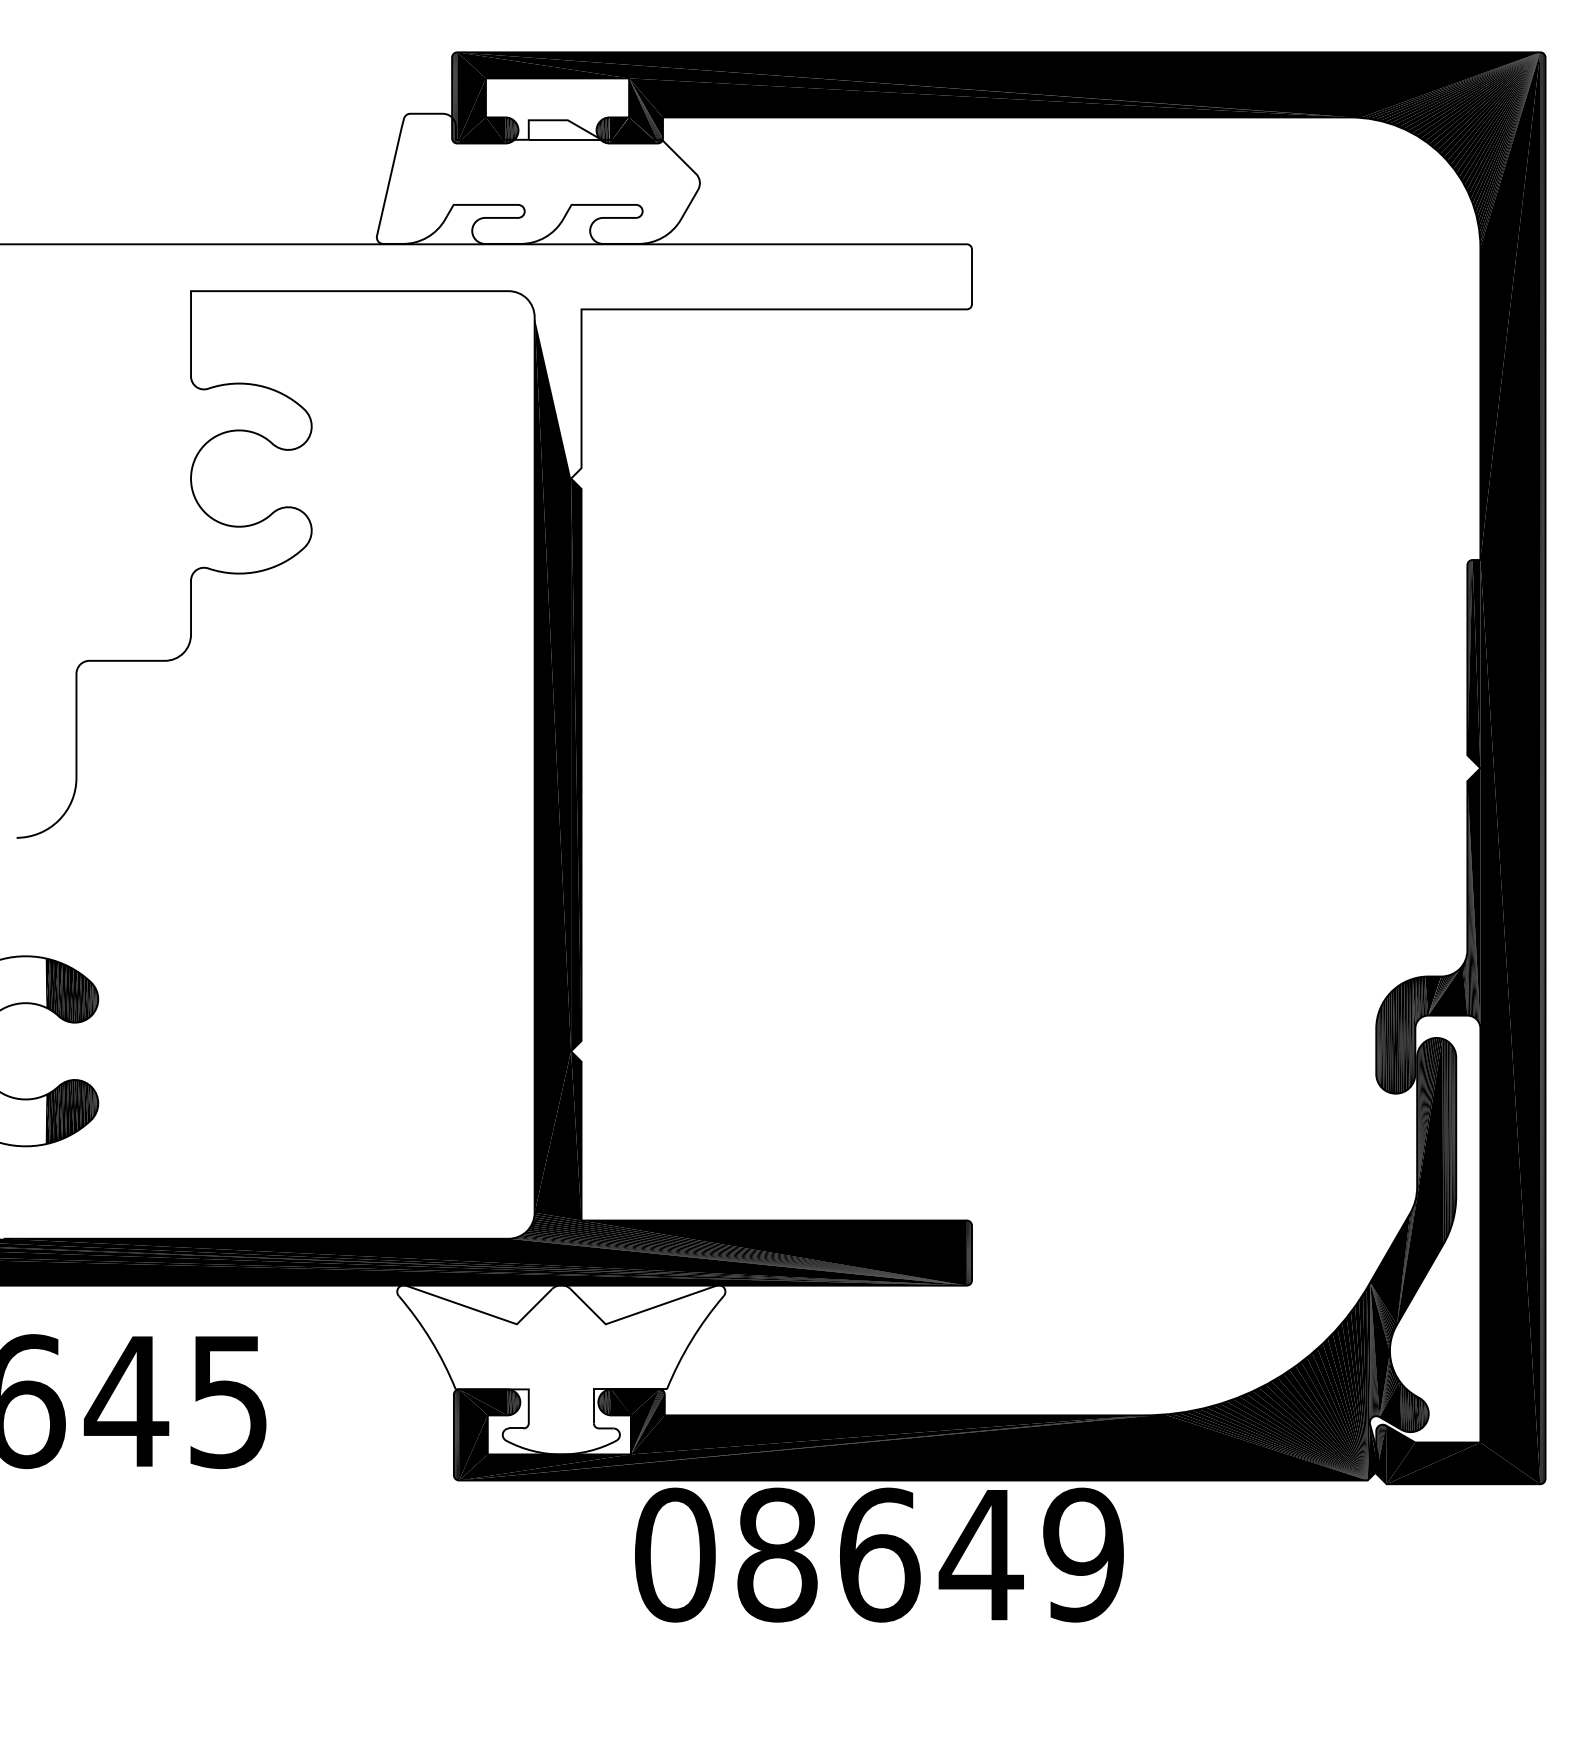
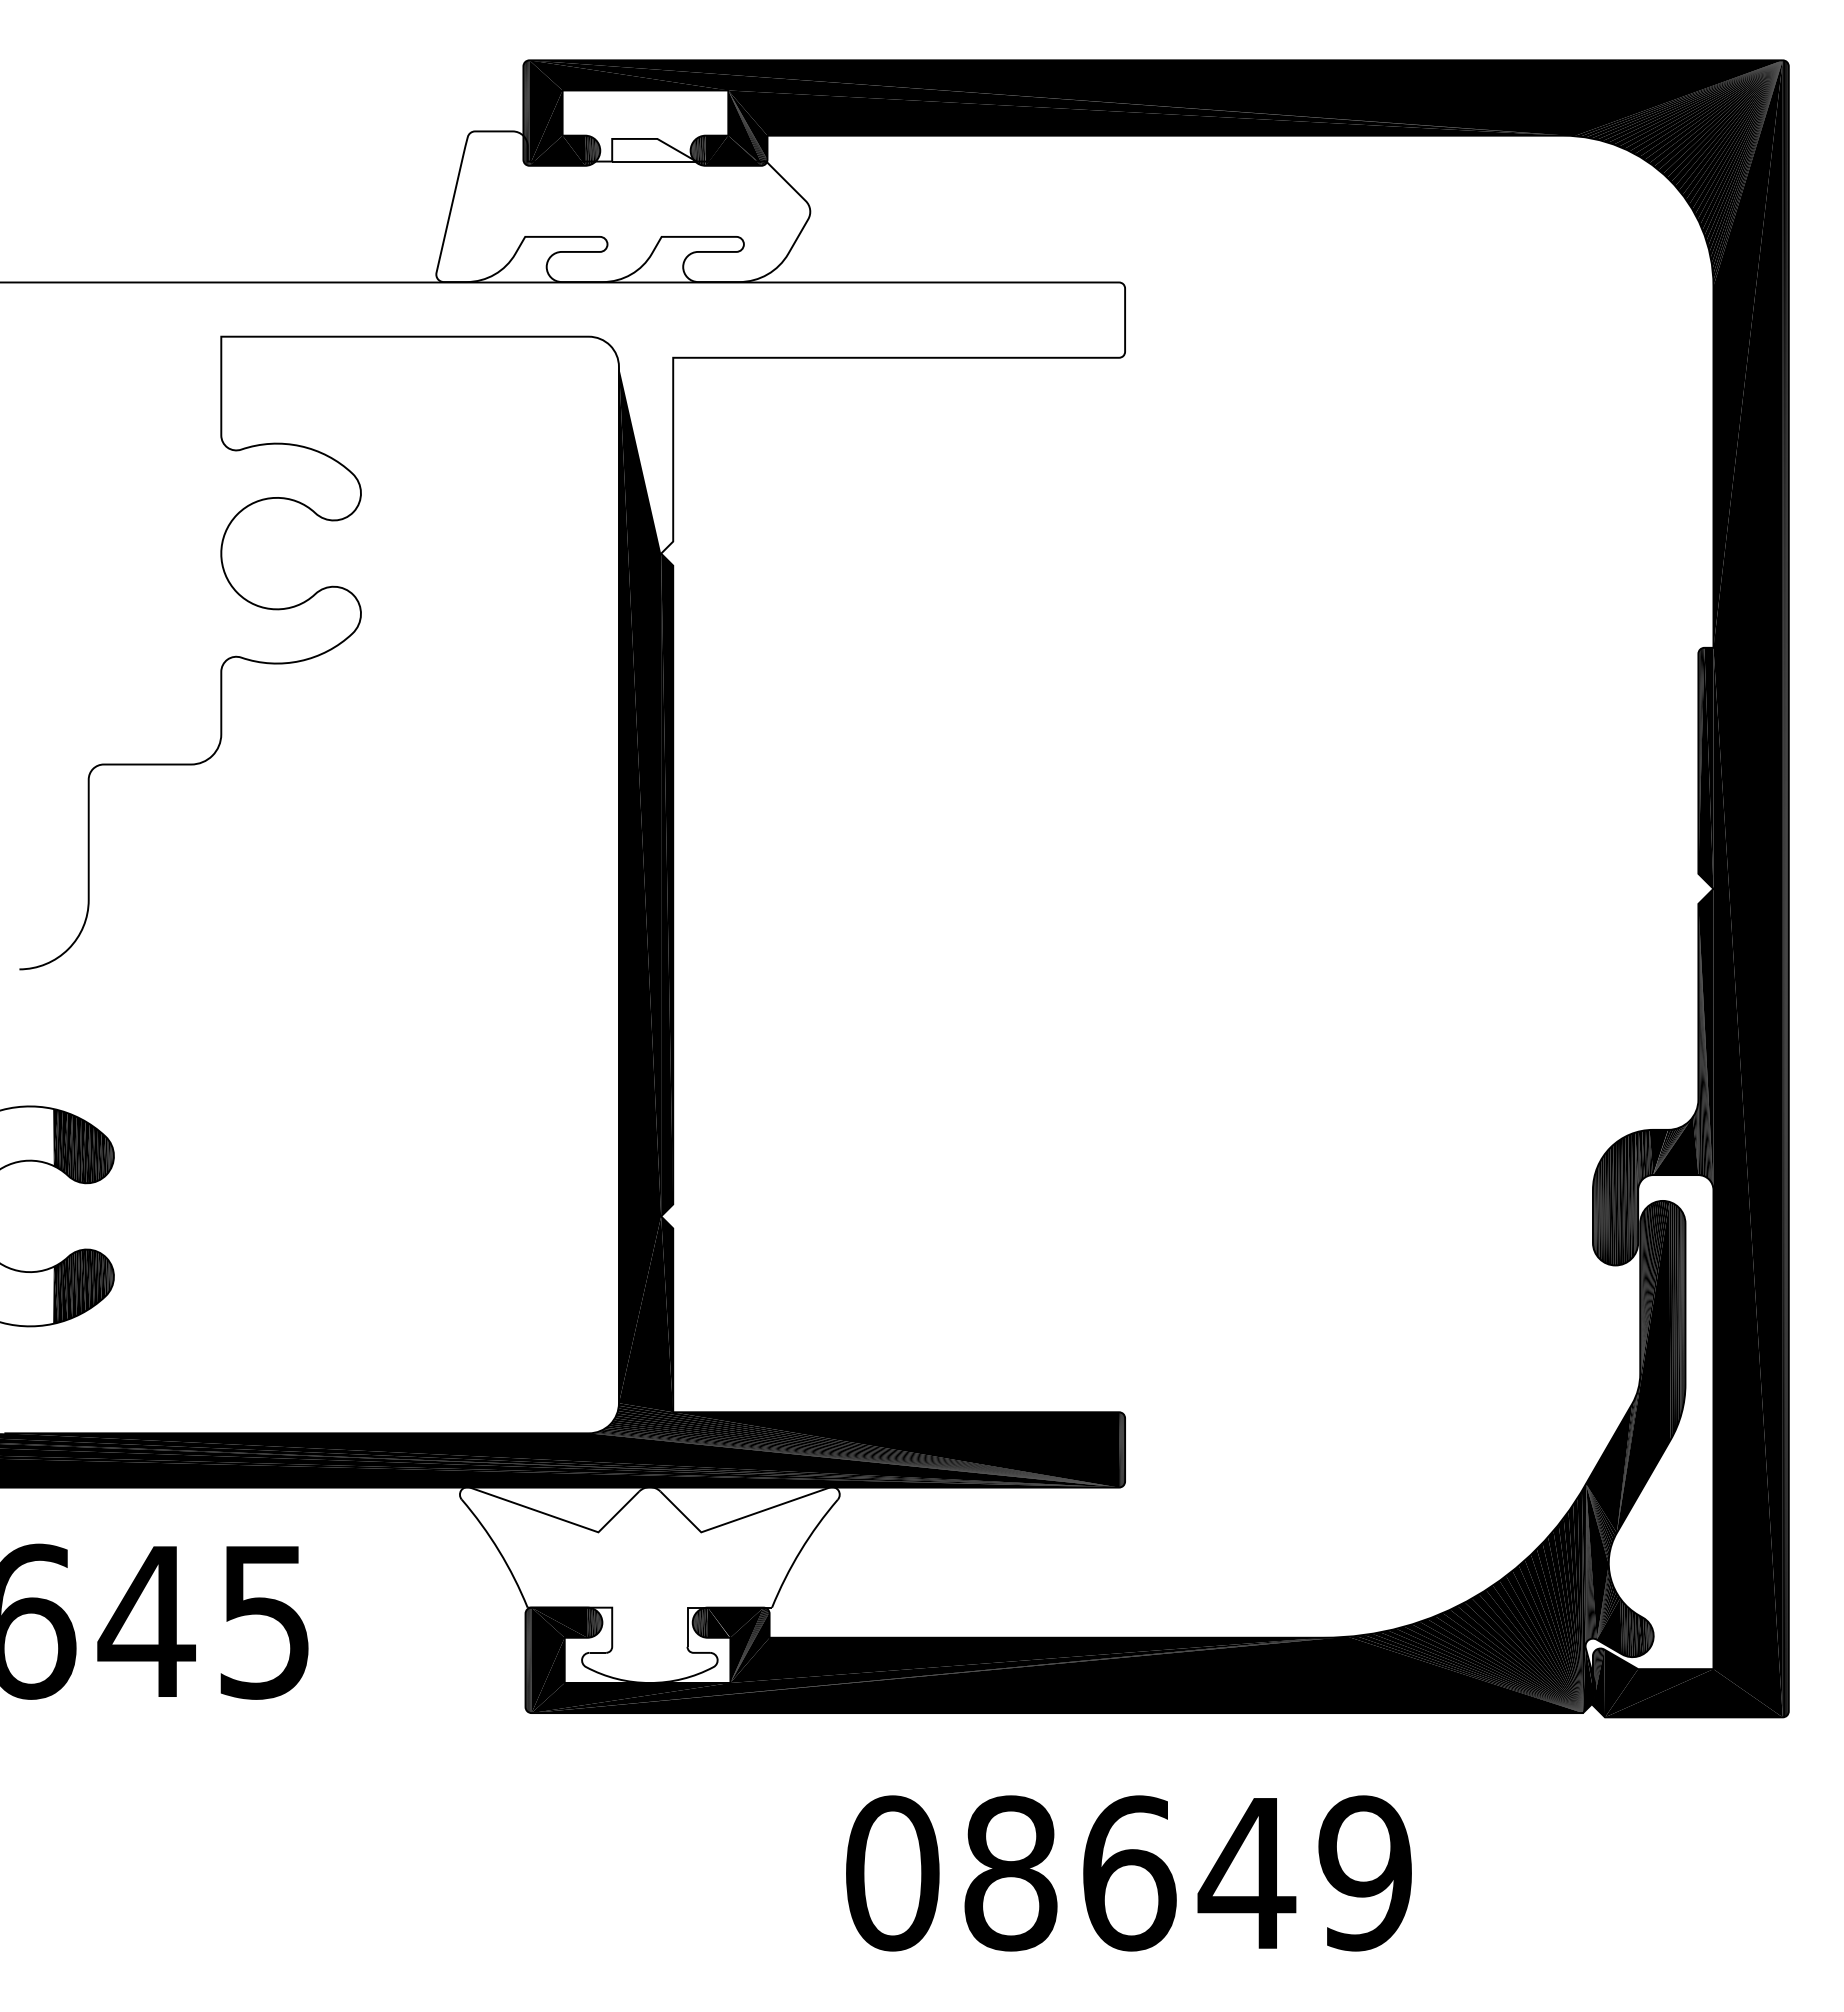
text: (879, 1555) -> (1128, 1873), moved

